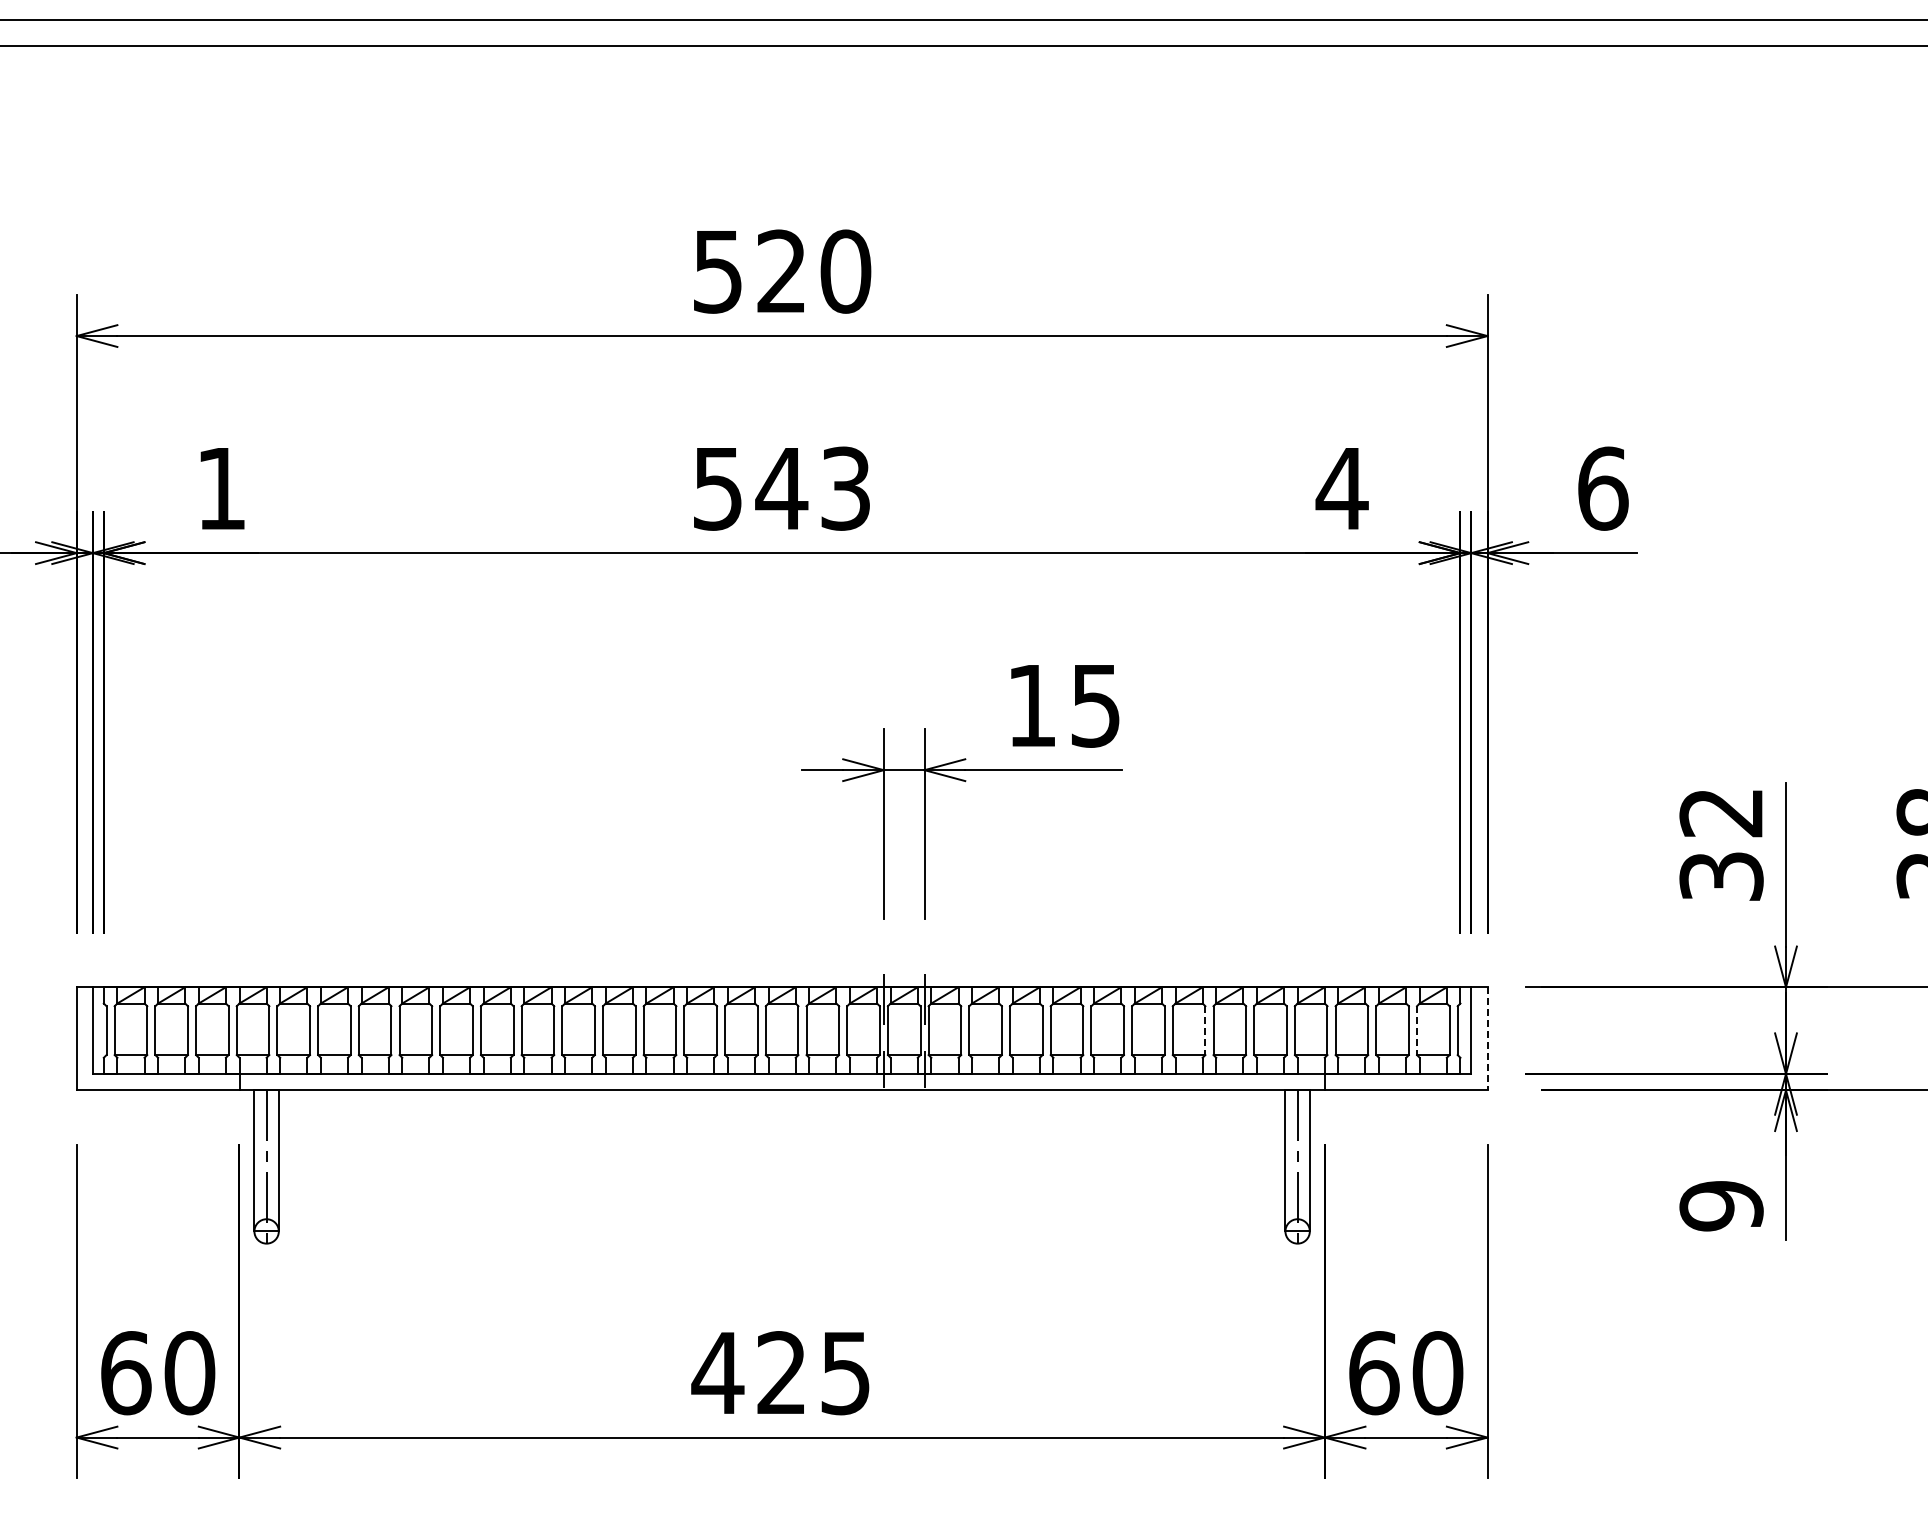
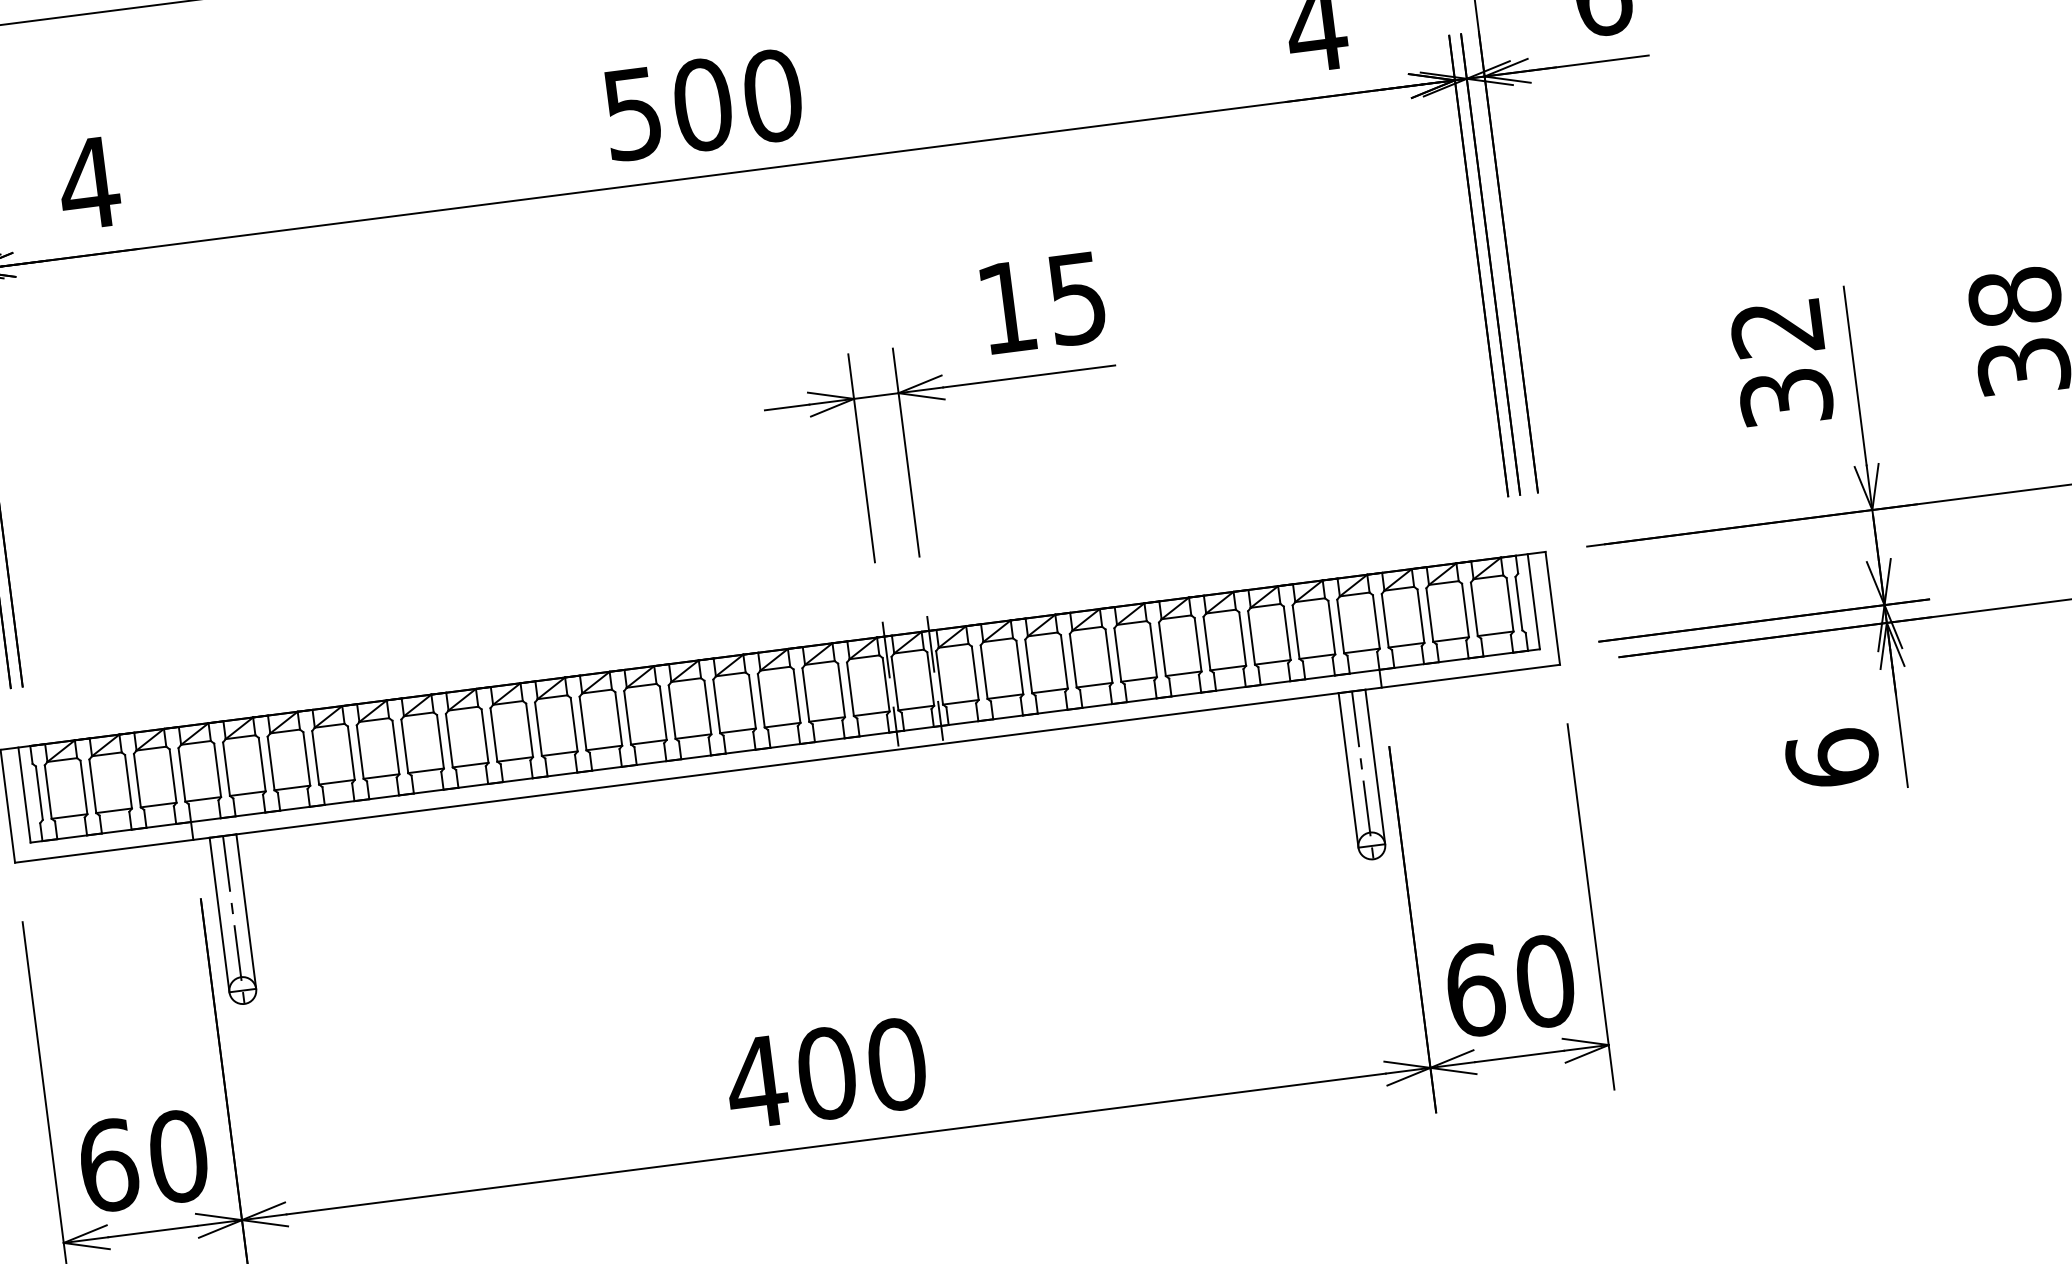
text: (220, 488) -> (88, 183), 1 -> 4
text: (813, 488) -> (737, 100), 543 -> 500
line: (1205, 1031) -> (1242, 639), dashed -> solid
line: (1417, 1031) -> (1475, 610), dashed -> solid
line: (1487, 1038) -> (1552, 608), dashed -> solid
text: (1721, 1205) -> (1832, 758), 9 -> 6
text: (813, 1373) -> (861, 1069), 425 -> 400

